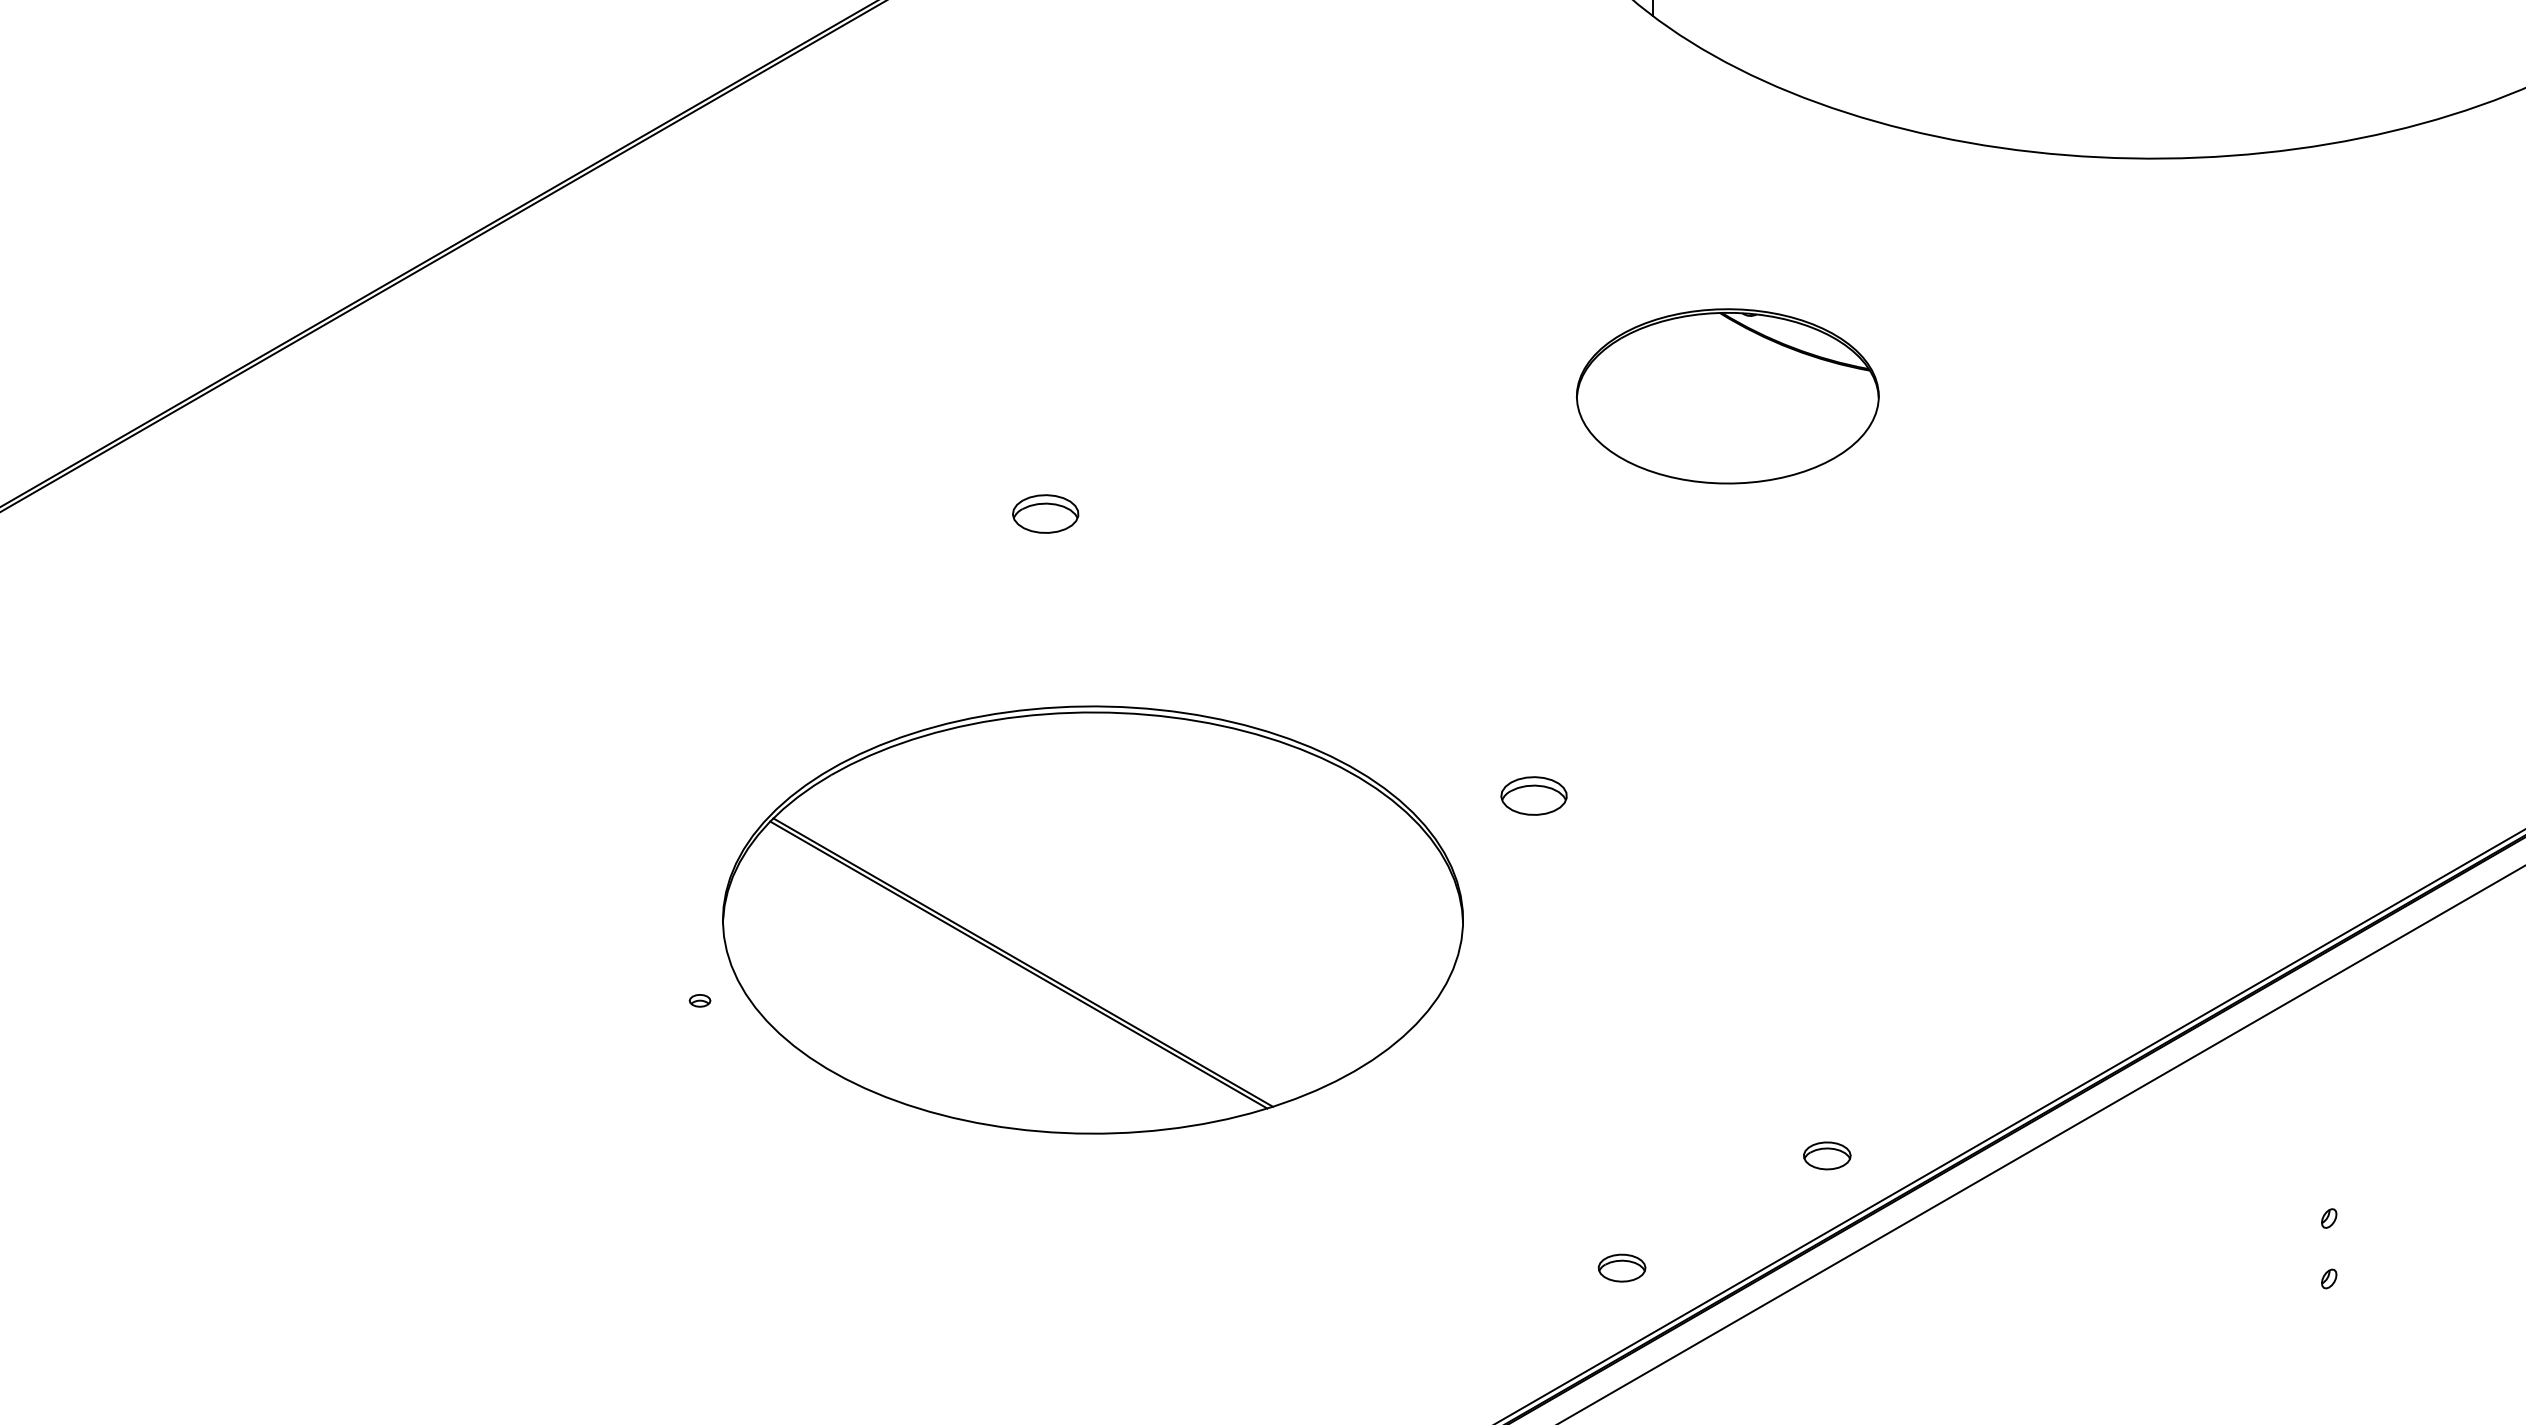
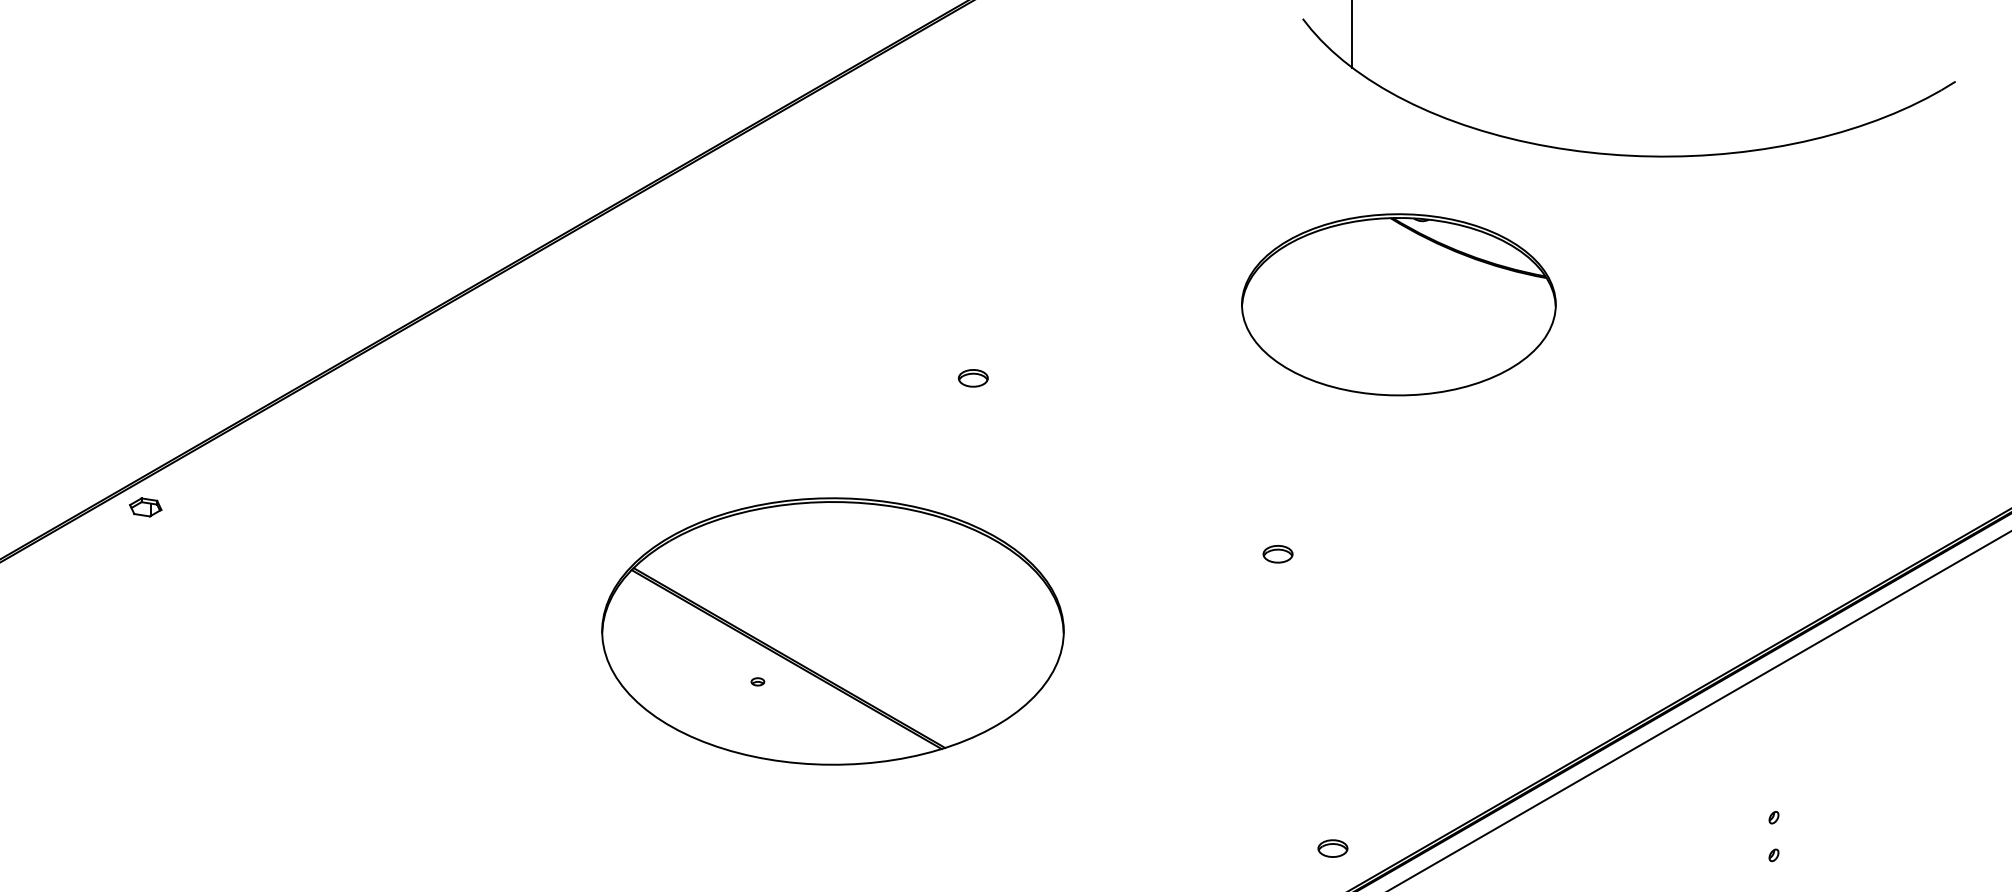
part: (1727, 395) -> (1398, 304), size x1.67
part: (1044, 514) -> (972, 378), size x0.71
part: (1533, 796) -> (1277, 554), size x0.71
part: (1092, 920) -> (832, 631), moved
part: (1826, 1155) -> (1460, 778), removed

